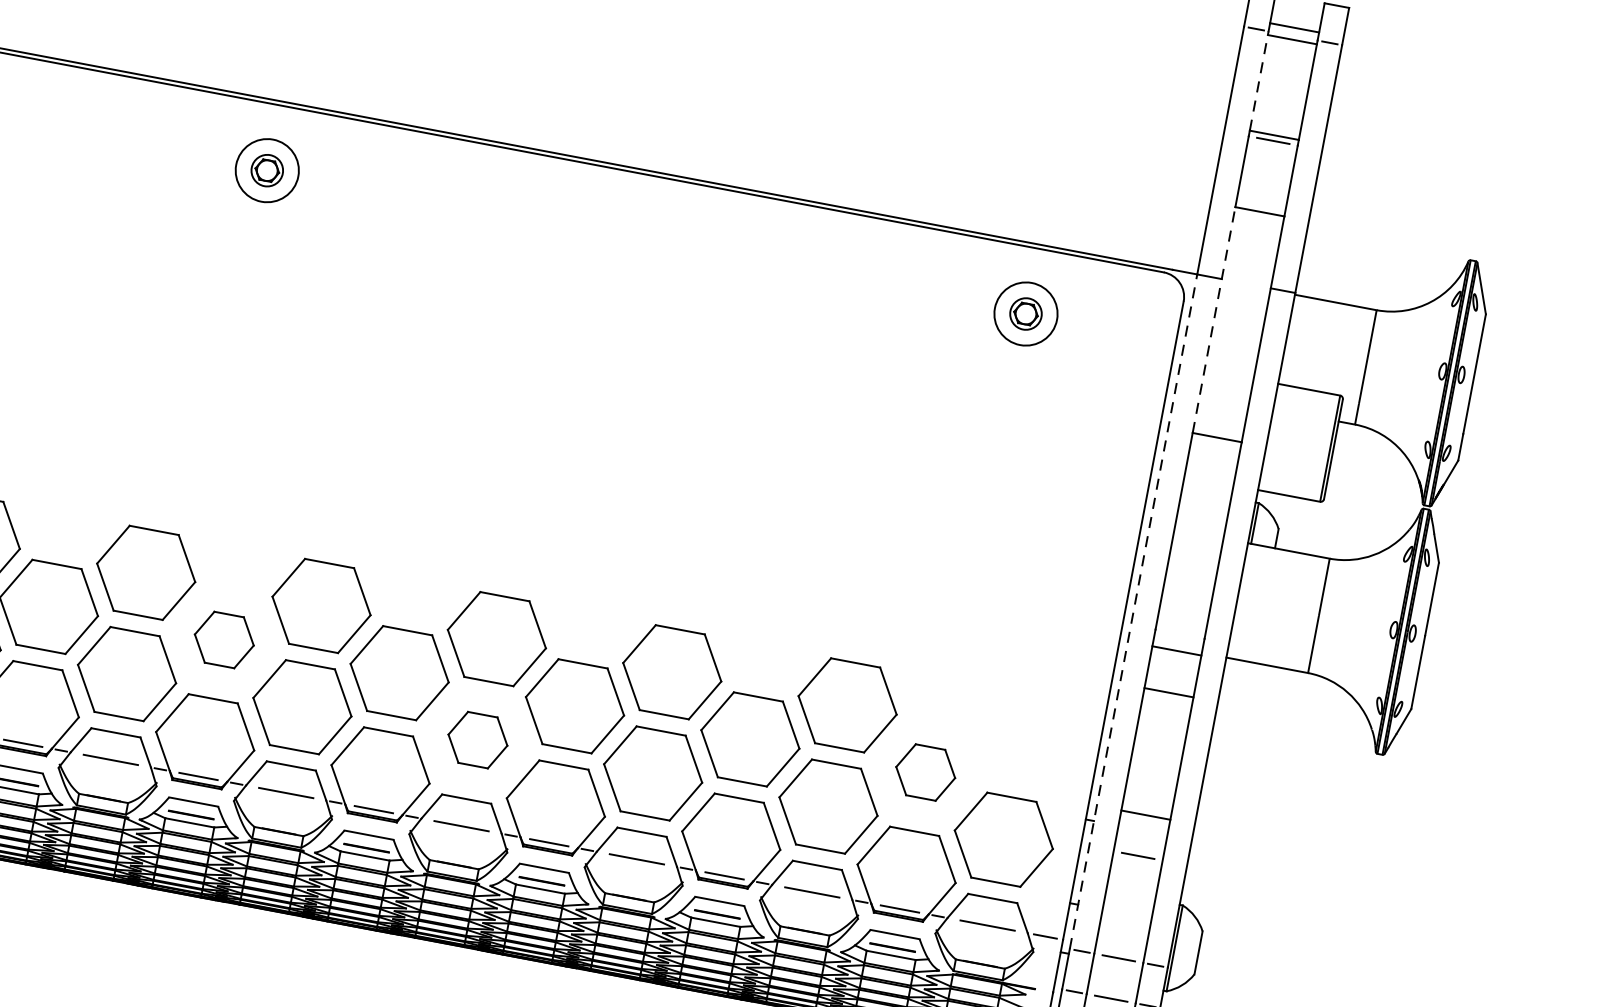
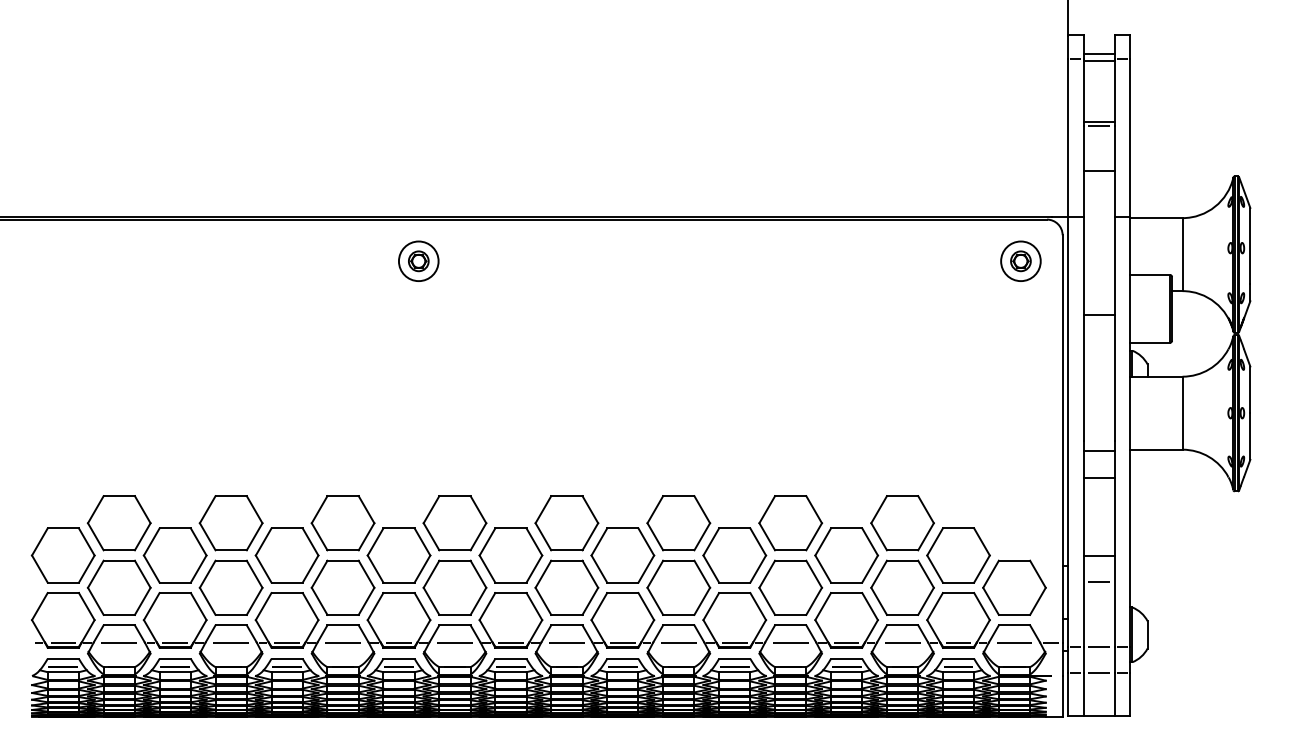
line: (1259, 80) -> (1083, 90), dashed -> solid
part: (267, 169) -> (418, 260), moved
part: (1025, 312) -> (1020, 260), moved
line: (1214, 319) -> (1083, 242), dashed -> solid
line: (1133, 610) -> (1067, 431), dashed -> solid
part: (223, 639) -> (510, 555), size x1.67
part: (477, 739) -> (678, 587), size x1.67
part: (925, 772) -> (958, 555), size x1.67

